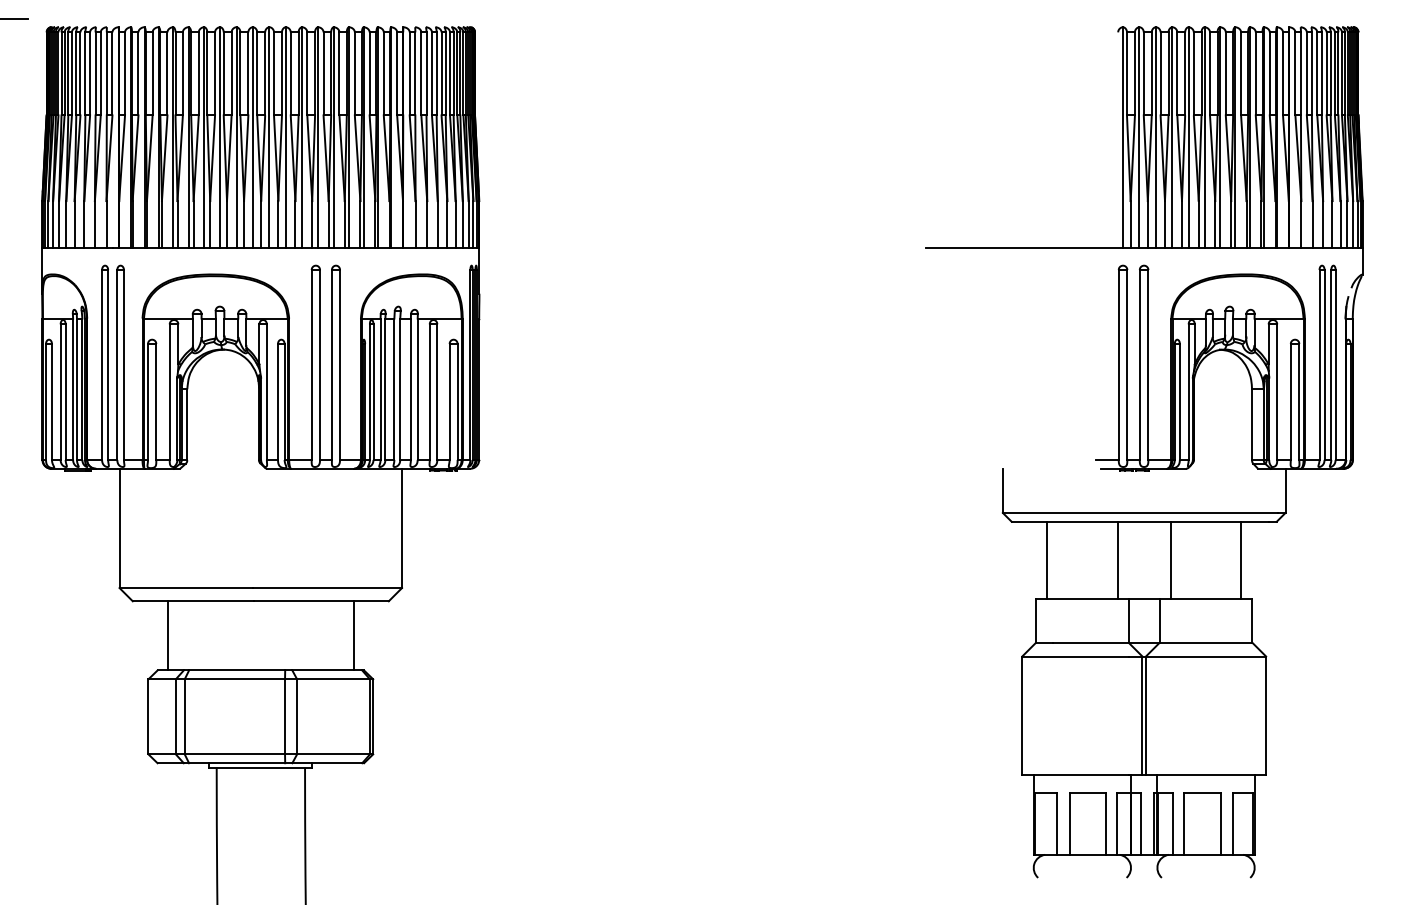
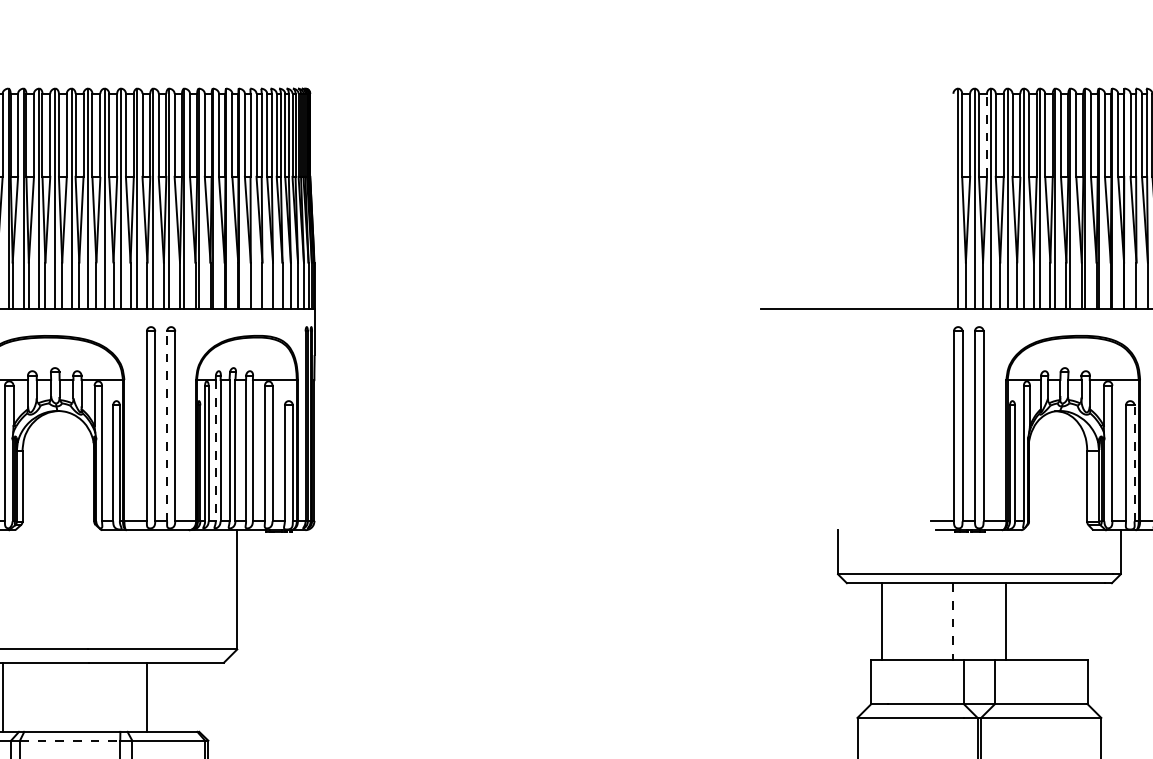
line: (1151, 73) -> (986, 134), solid -> dashed
line: (331, 364) -> (166, 425), solid -> dashed
line: (380, 389) -> (215, 450), solid -> dashed
line: (1299, 401) -> (1134, 462), solid -> dashed
line: (1241, 559) -> (1076, 620), removed
line: (1117, 560) -> (952, 621), solid -> dashed
line: (353, 635) -> (146, 696), moved
line: (235, 679) -> (70, 740), solid -> dashed

